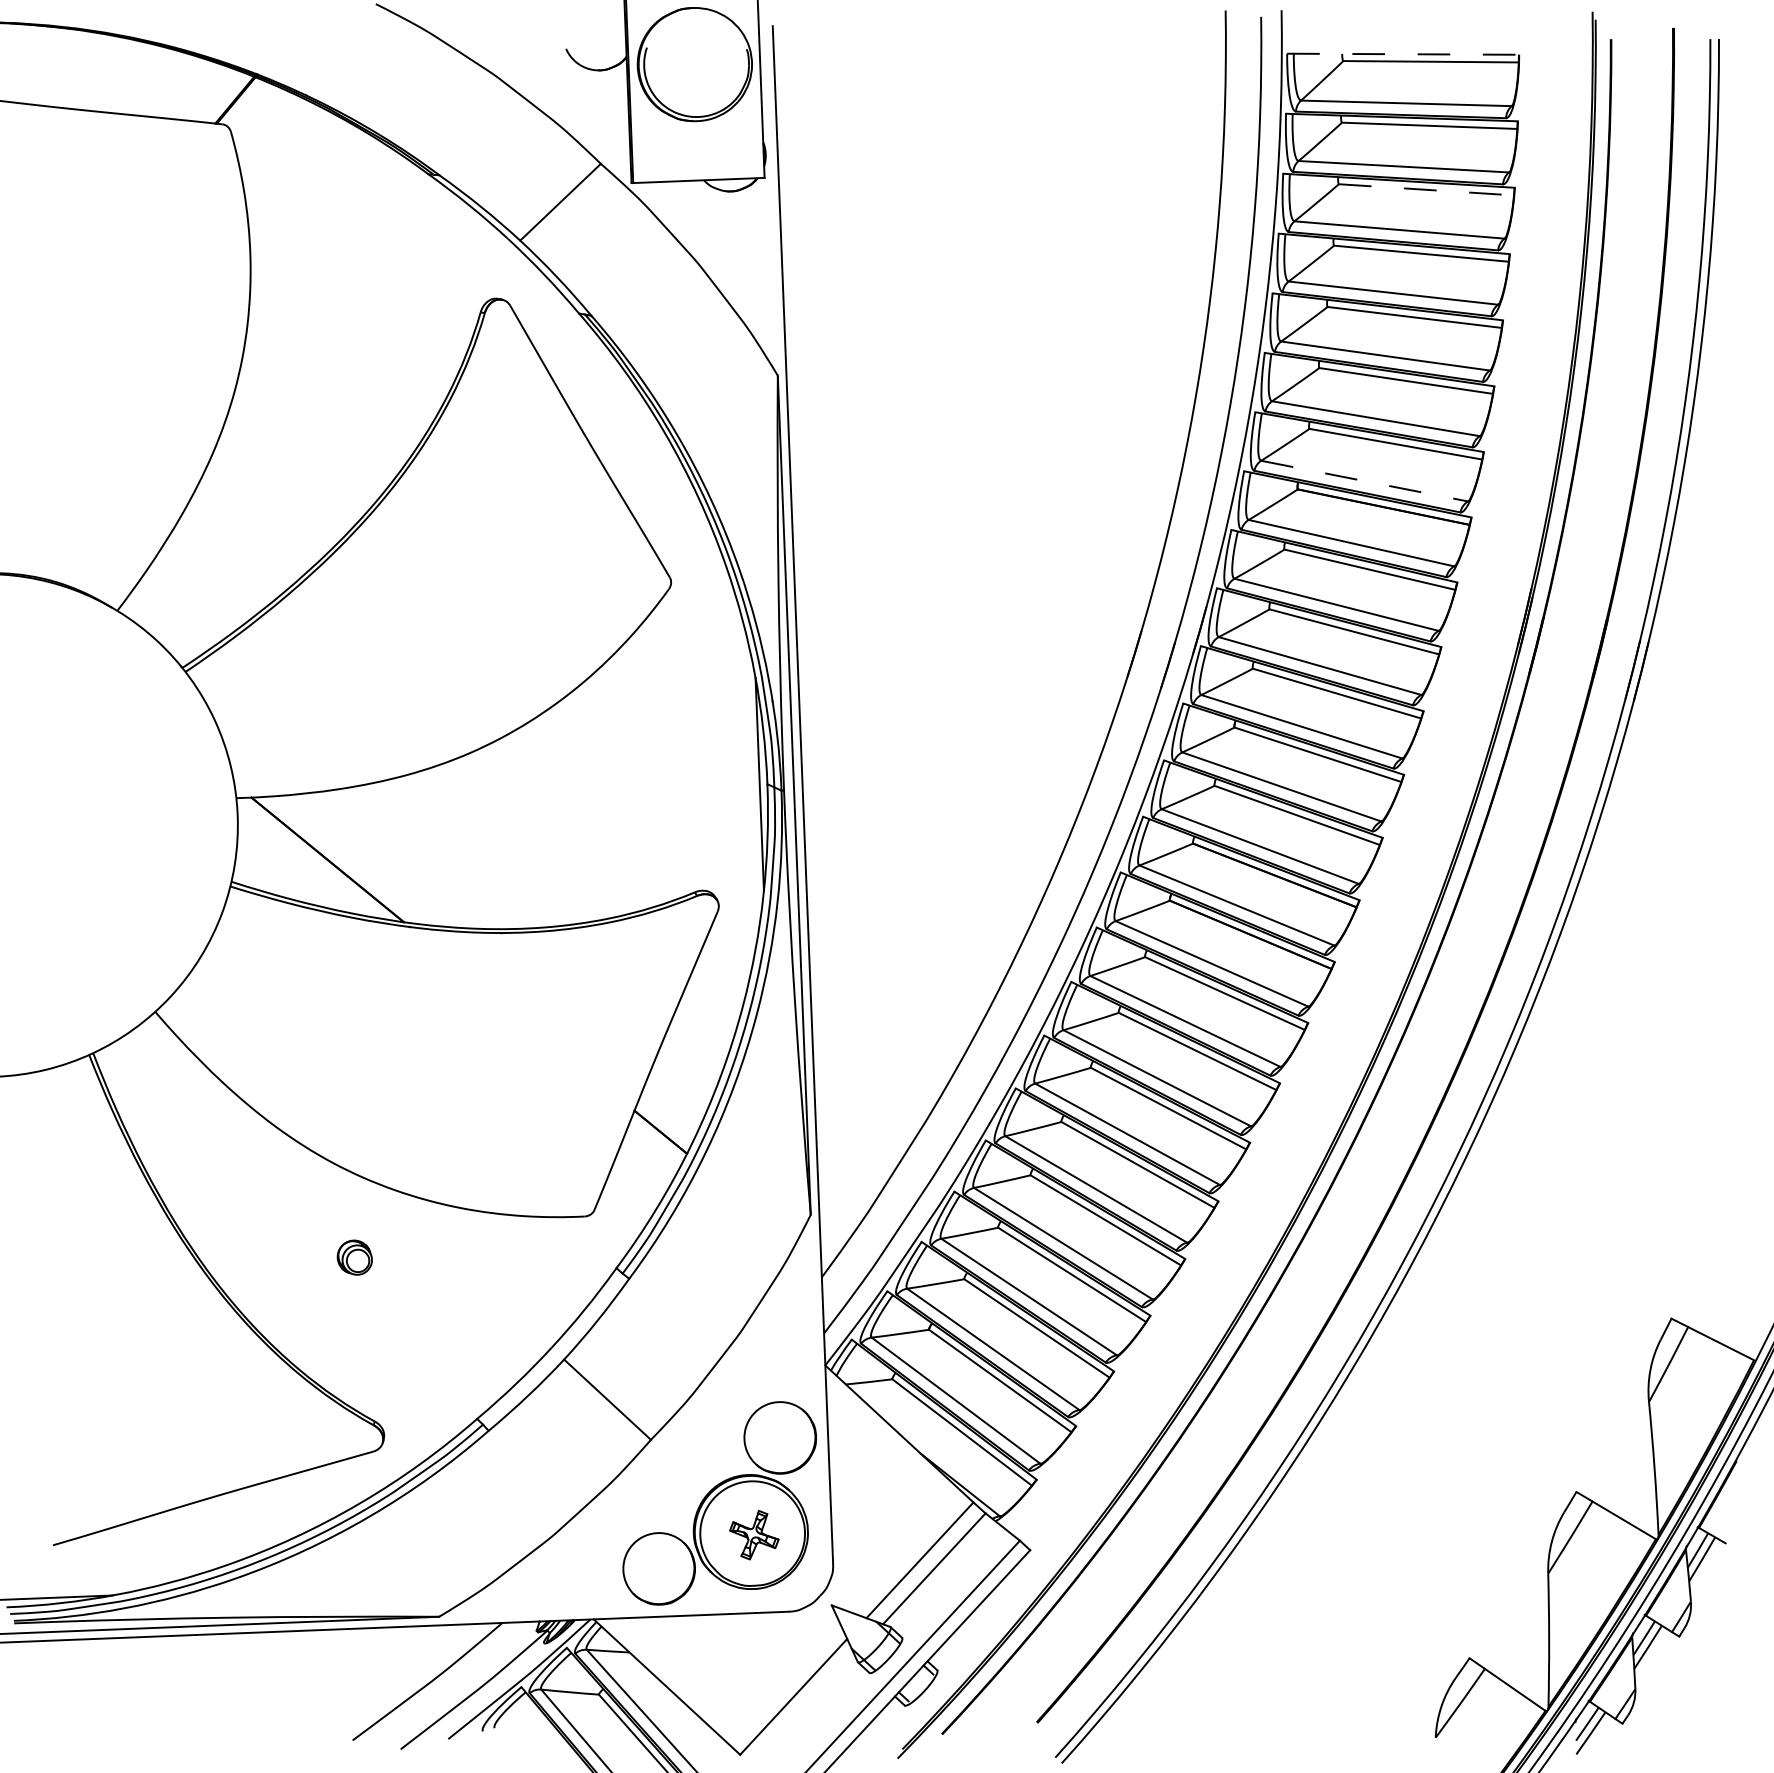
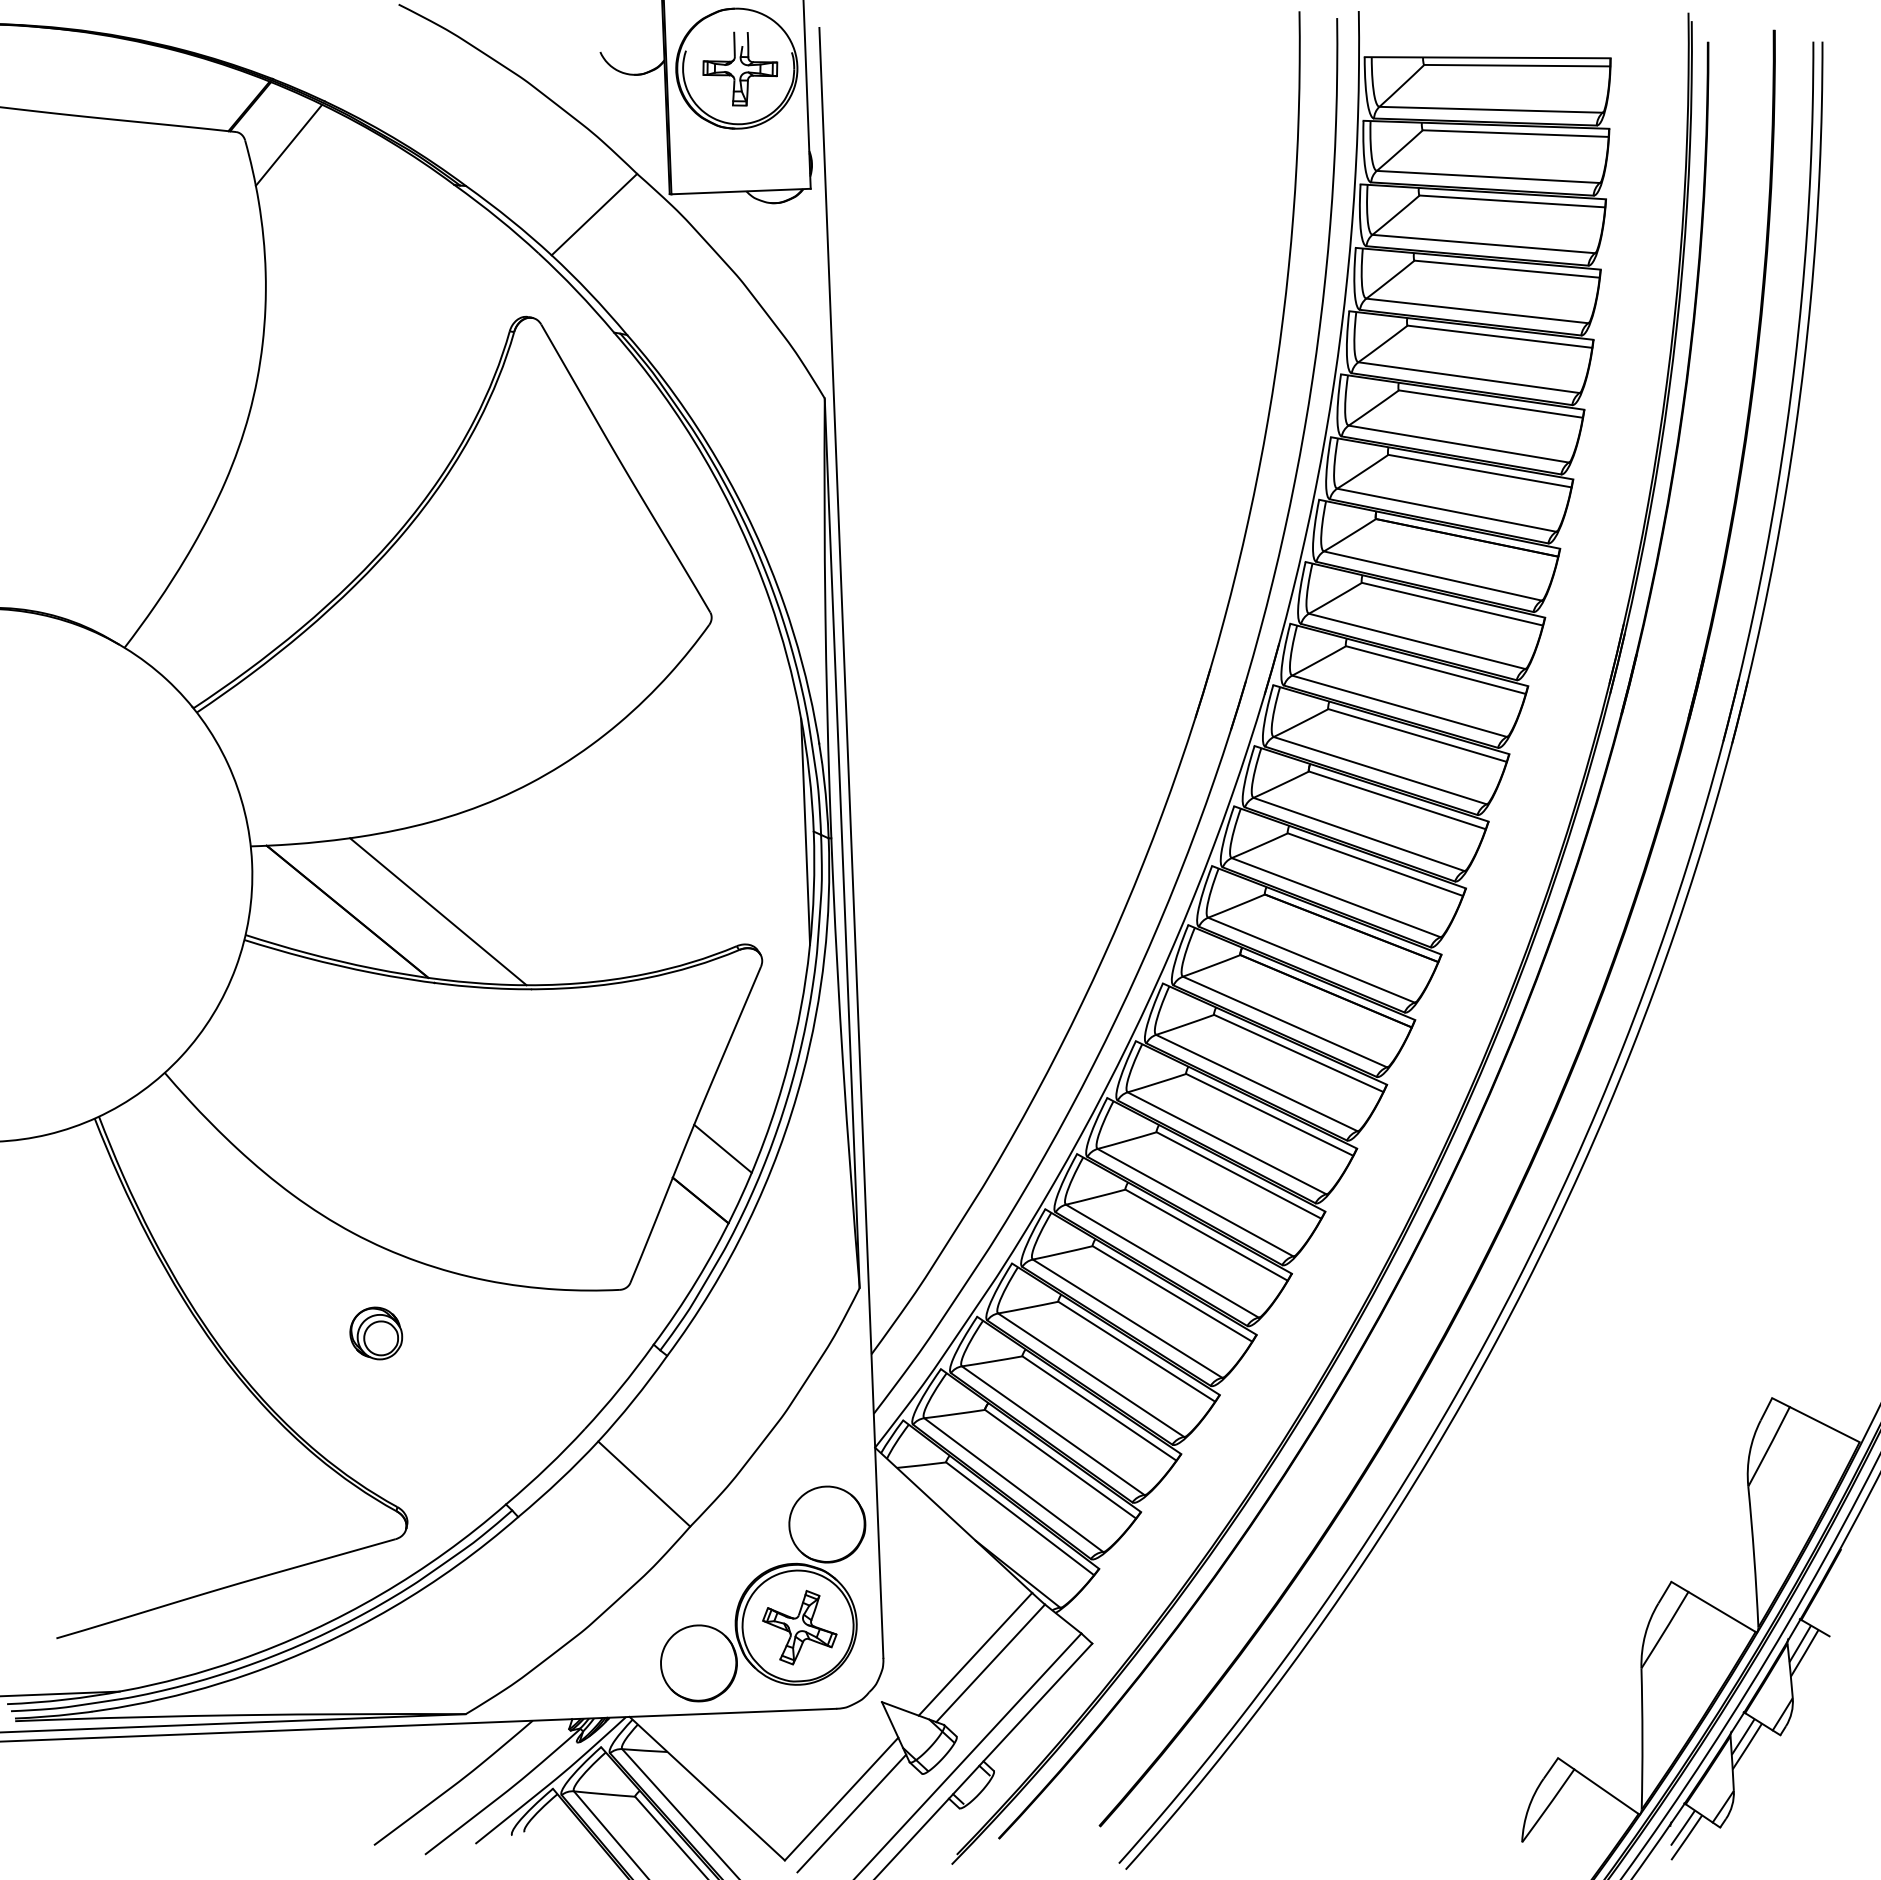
line: (1402, 54) -> (1487, 57), dashed -> solid
part: (698, 64) -> (740, 68), added
line: (271, 136) -> (288, 144), added
line: (1426, 189) -> (1512, 201), dashed -> solid
line: (1364, 481) -> (1446, 510), dashed -> solid
line: (413, 859) -> (438, 911), added
line: (681, 1083) -> (722, 1148), added
part: (354, 1257) -> (376, 1333), size x1.43
part: (753, 1535) -> (799, 1627), size x1.43
line: (803, 1710) -> (851, 1813), added

